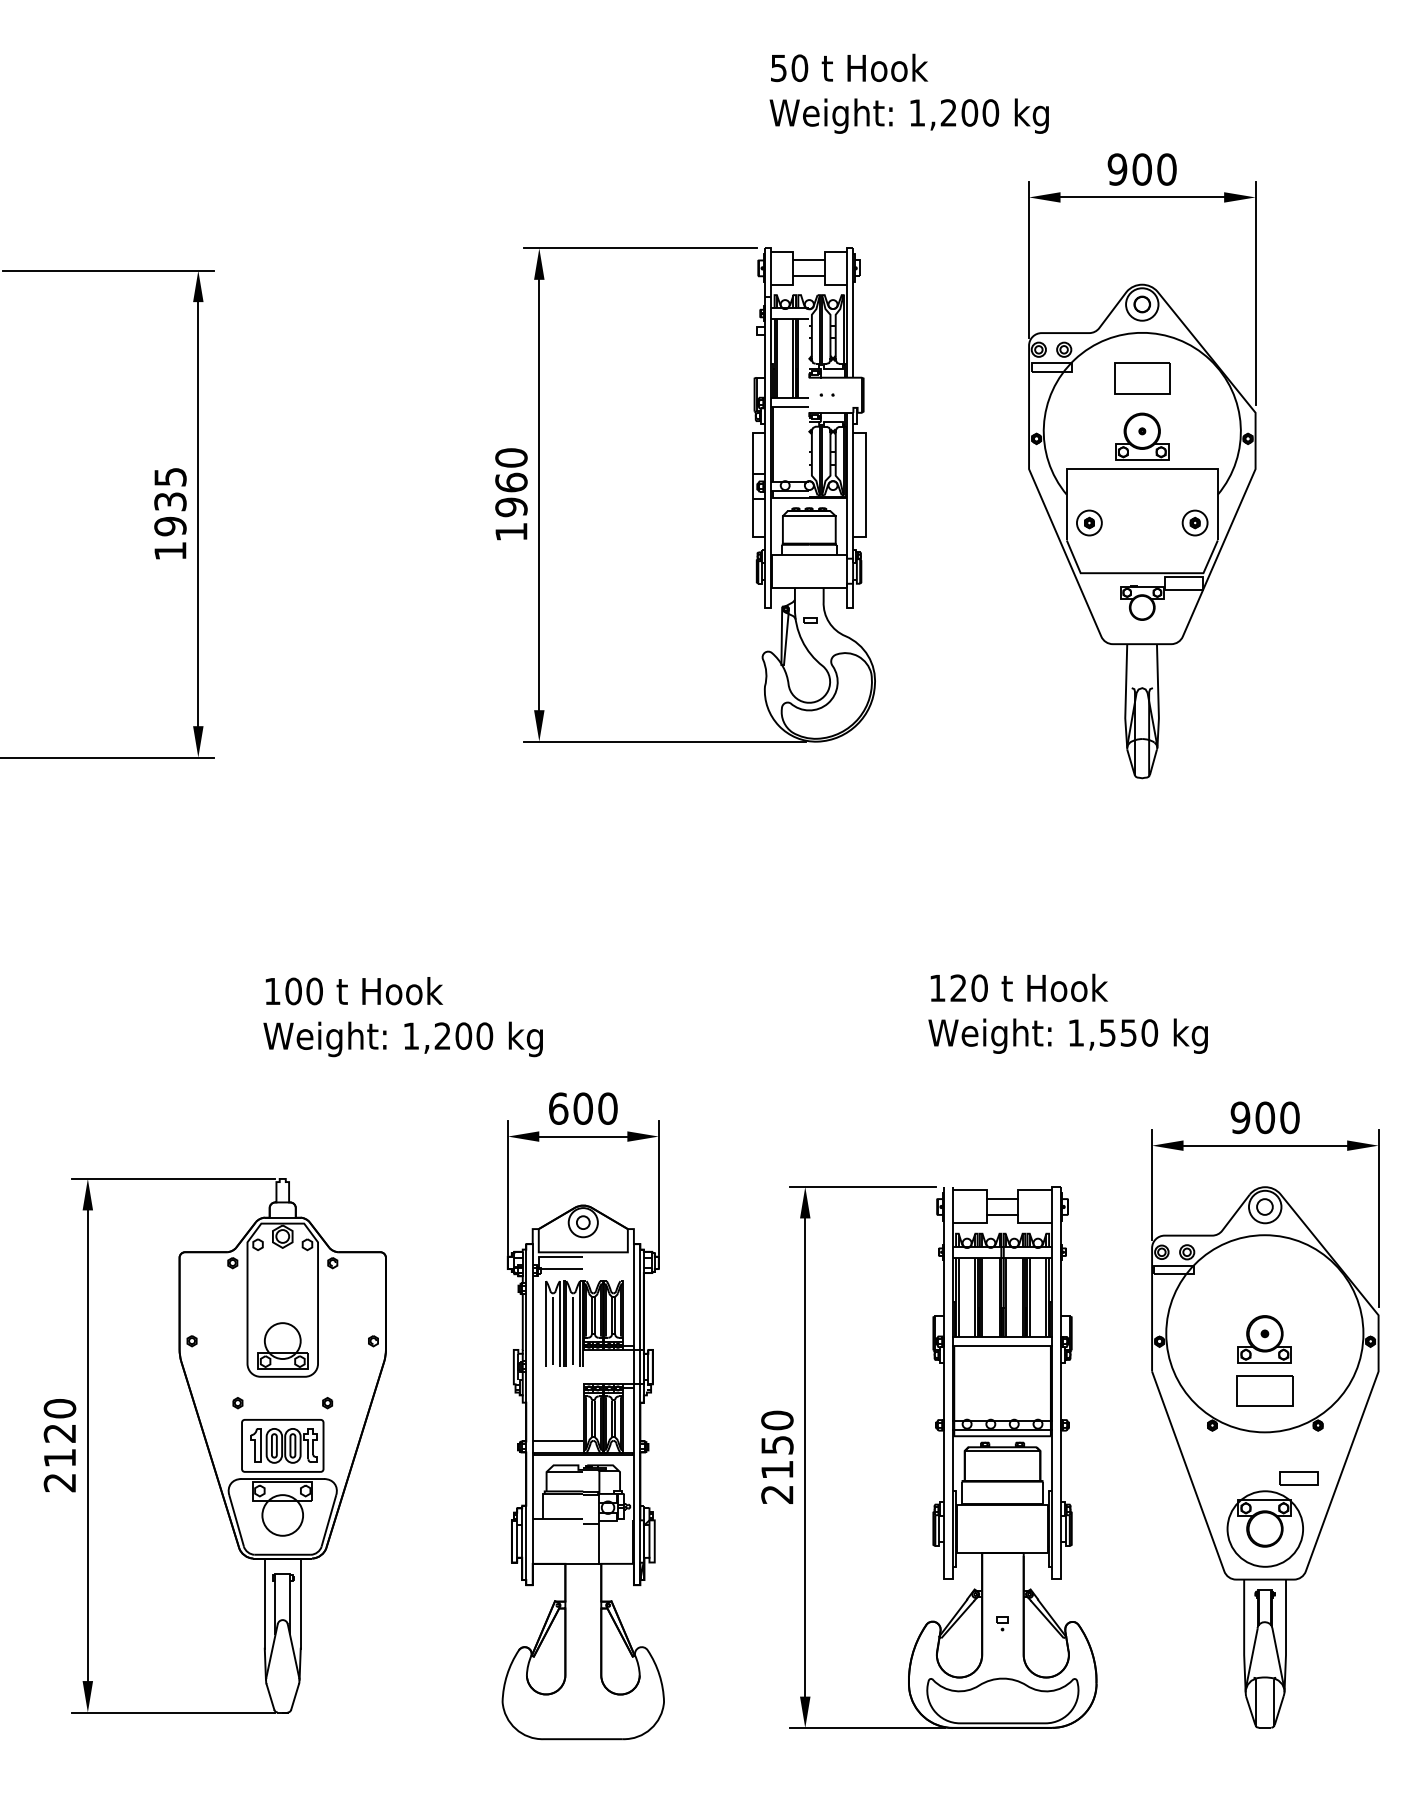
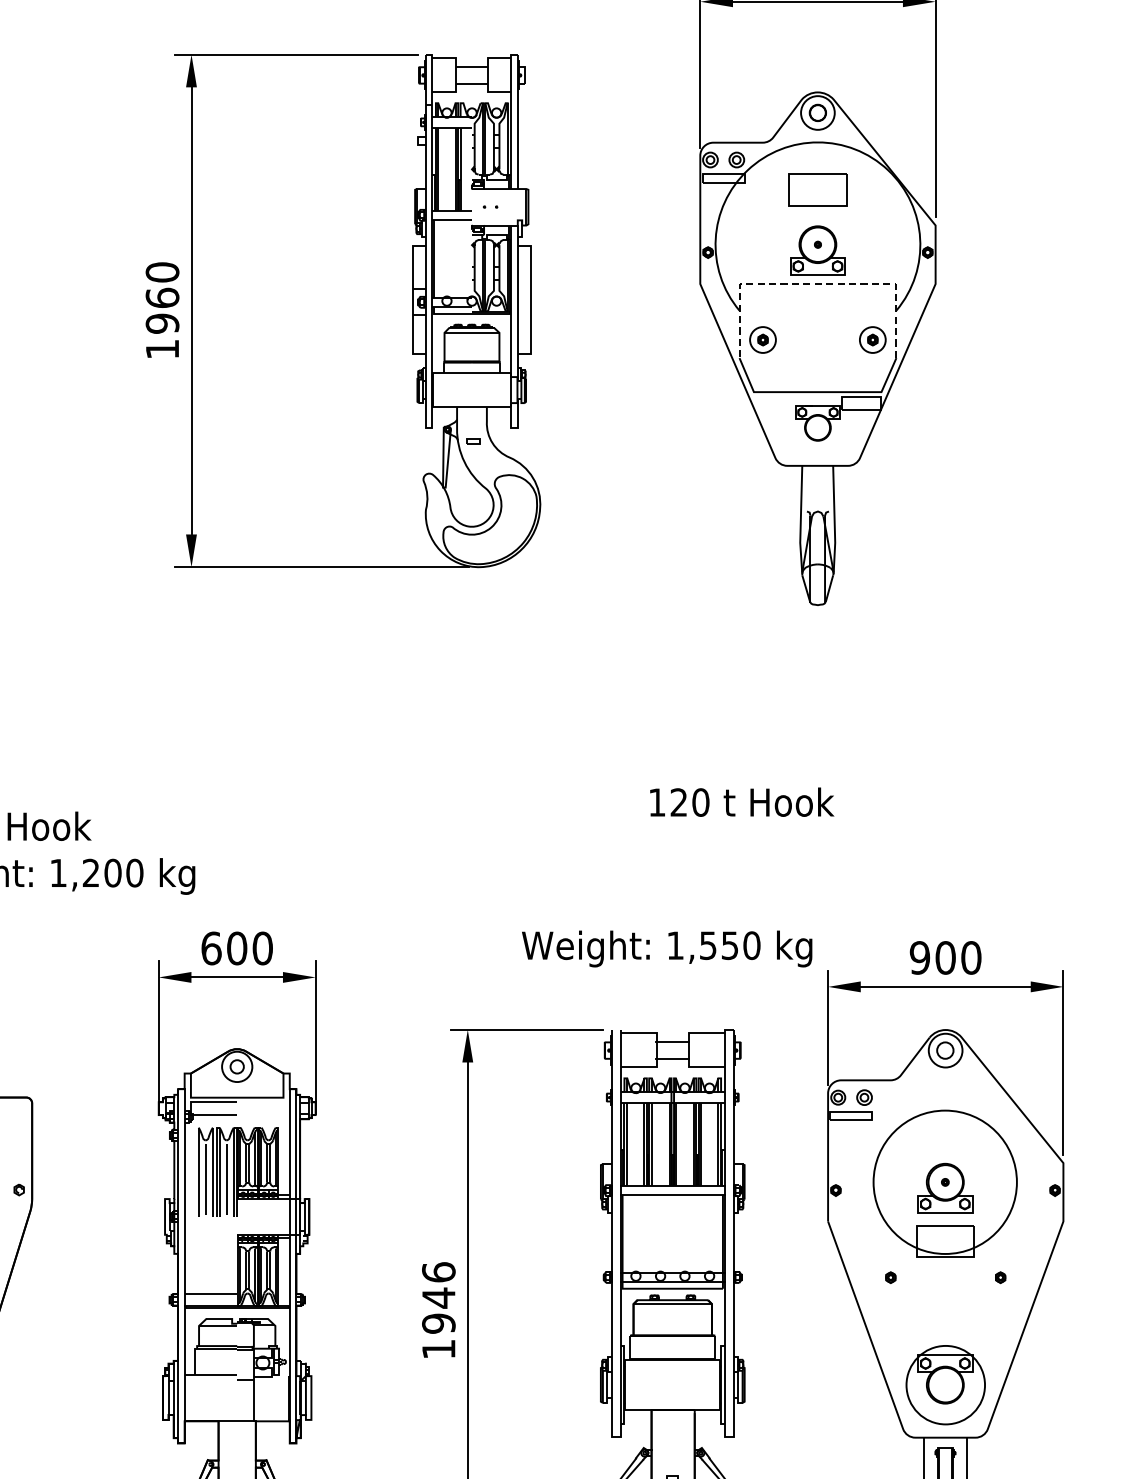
line: (1142, 469) -> (818, 284), solid -> dashed
text: (1018, 987) -> (741, 801), moved
text: (1067, 1035) -> (666, 948), moved
circle: (1264, 1333) -> (944, 1182), size x0.7
text: (777, 1456) -> (438, 1309), 2150 -> 1946
part: (1298, 1478) -> (980, 1332), removed

